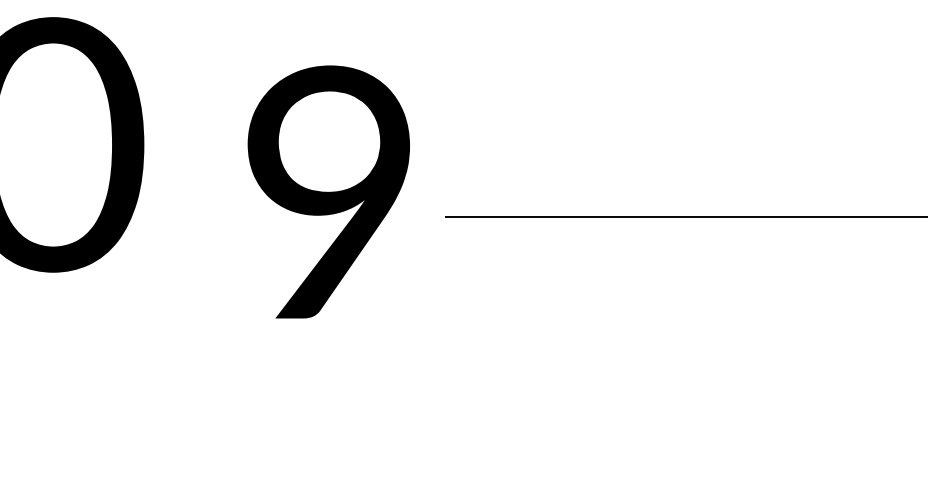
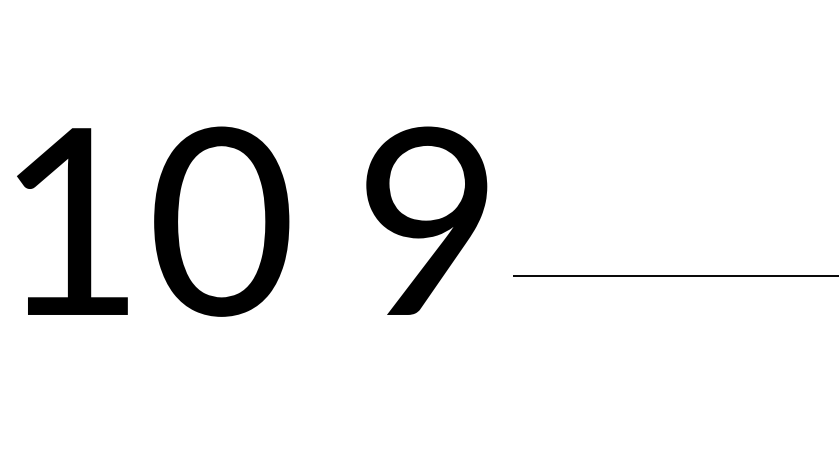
text: (328, 191) -> (426, 220), moved

